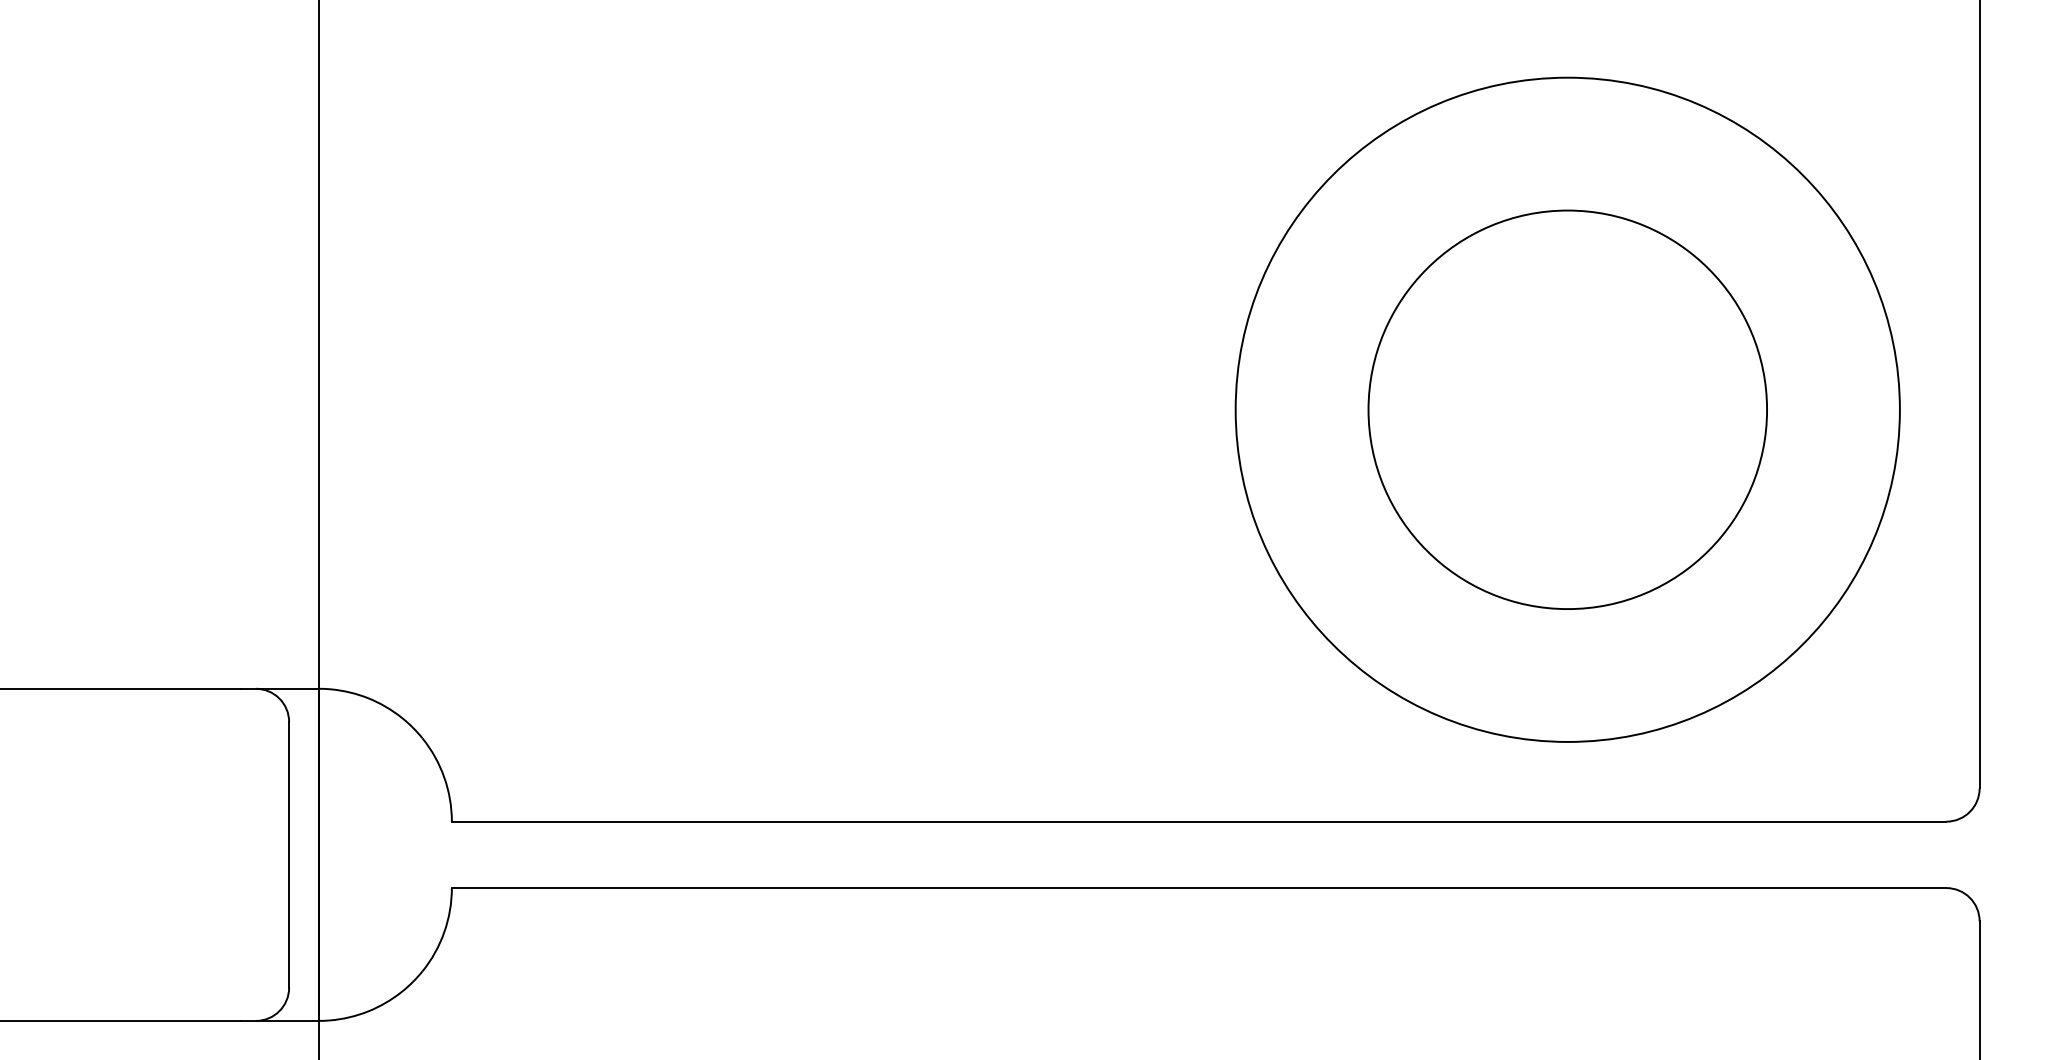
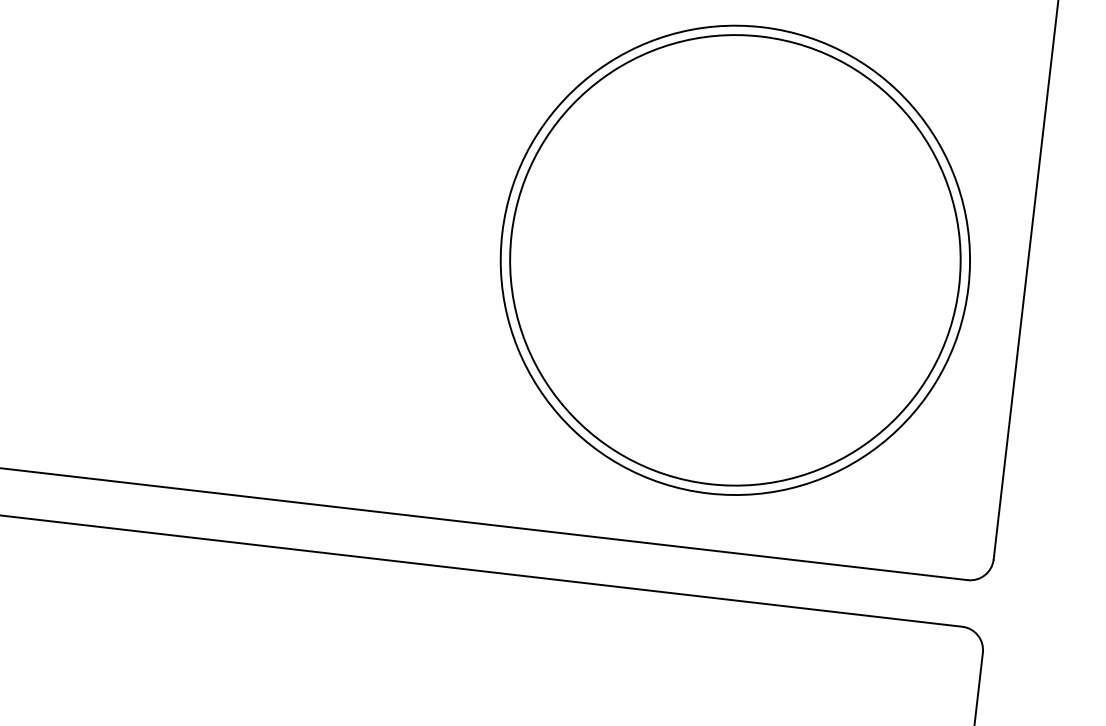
circle: (1567, 409) -> (735, 260), size x1.6

